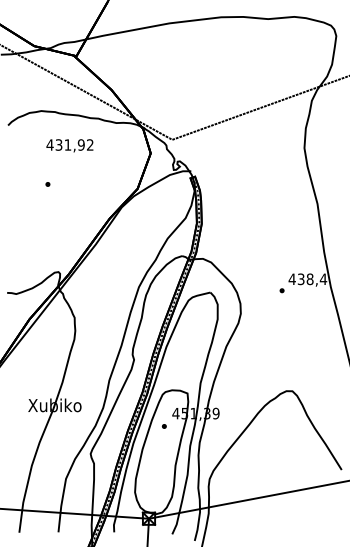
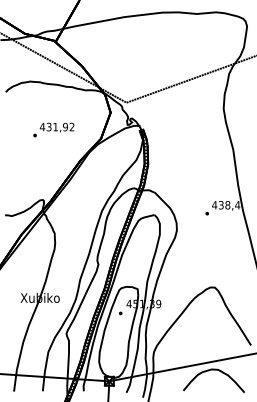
text: (69, 145) -> (56, 127), moved
curve: (286, 504) -> (210, 370), added

